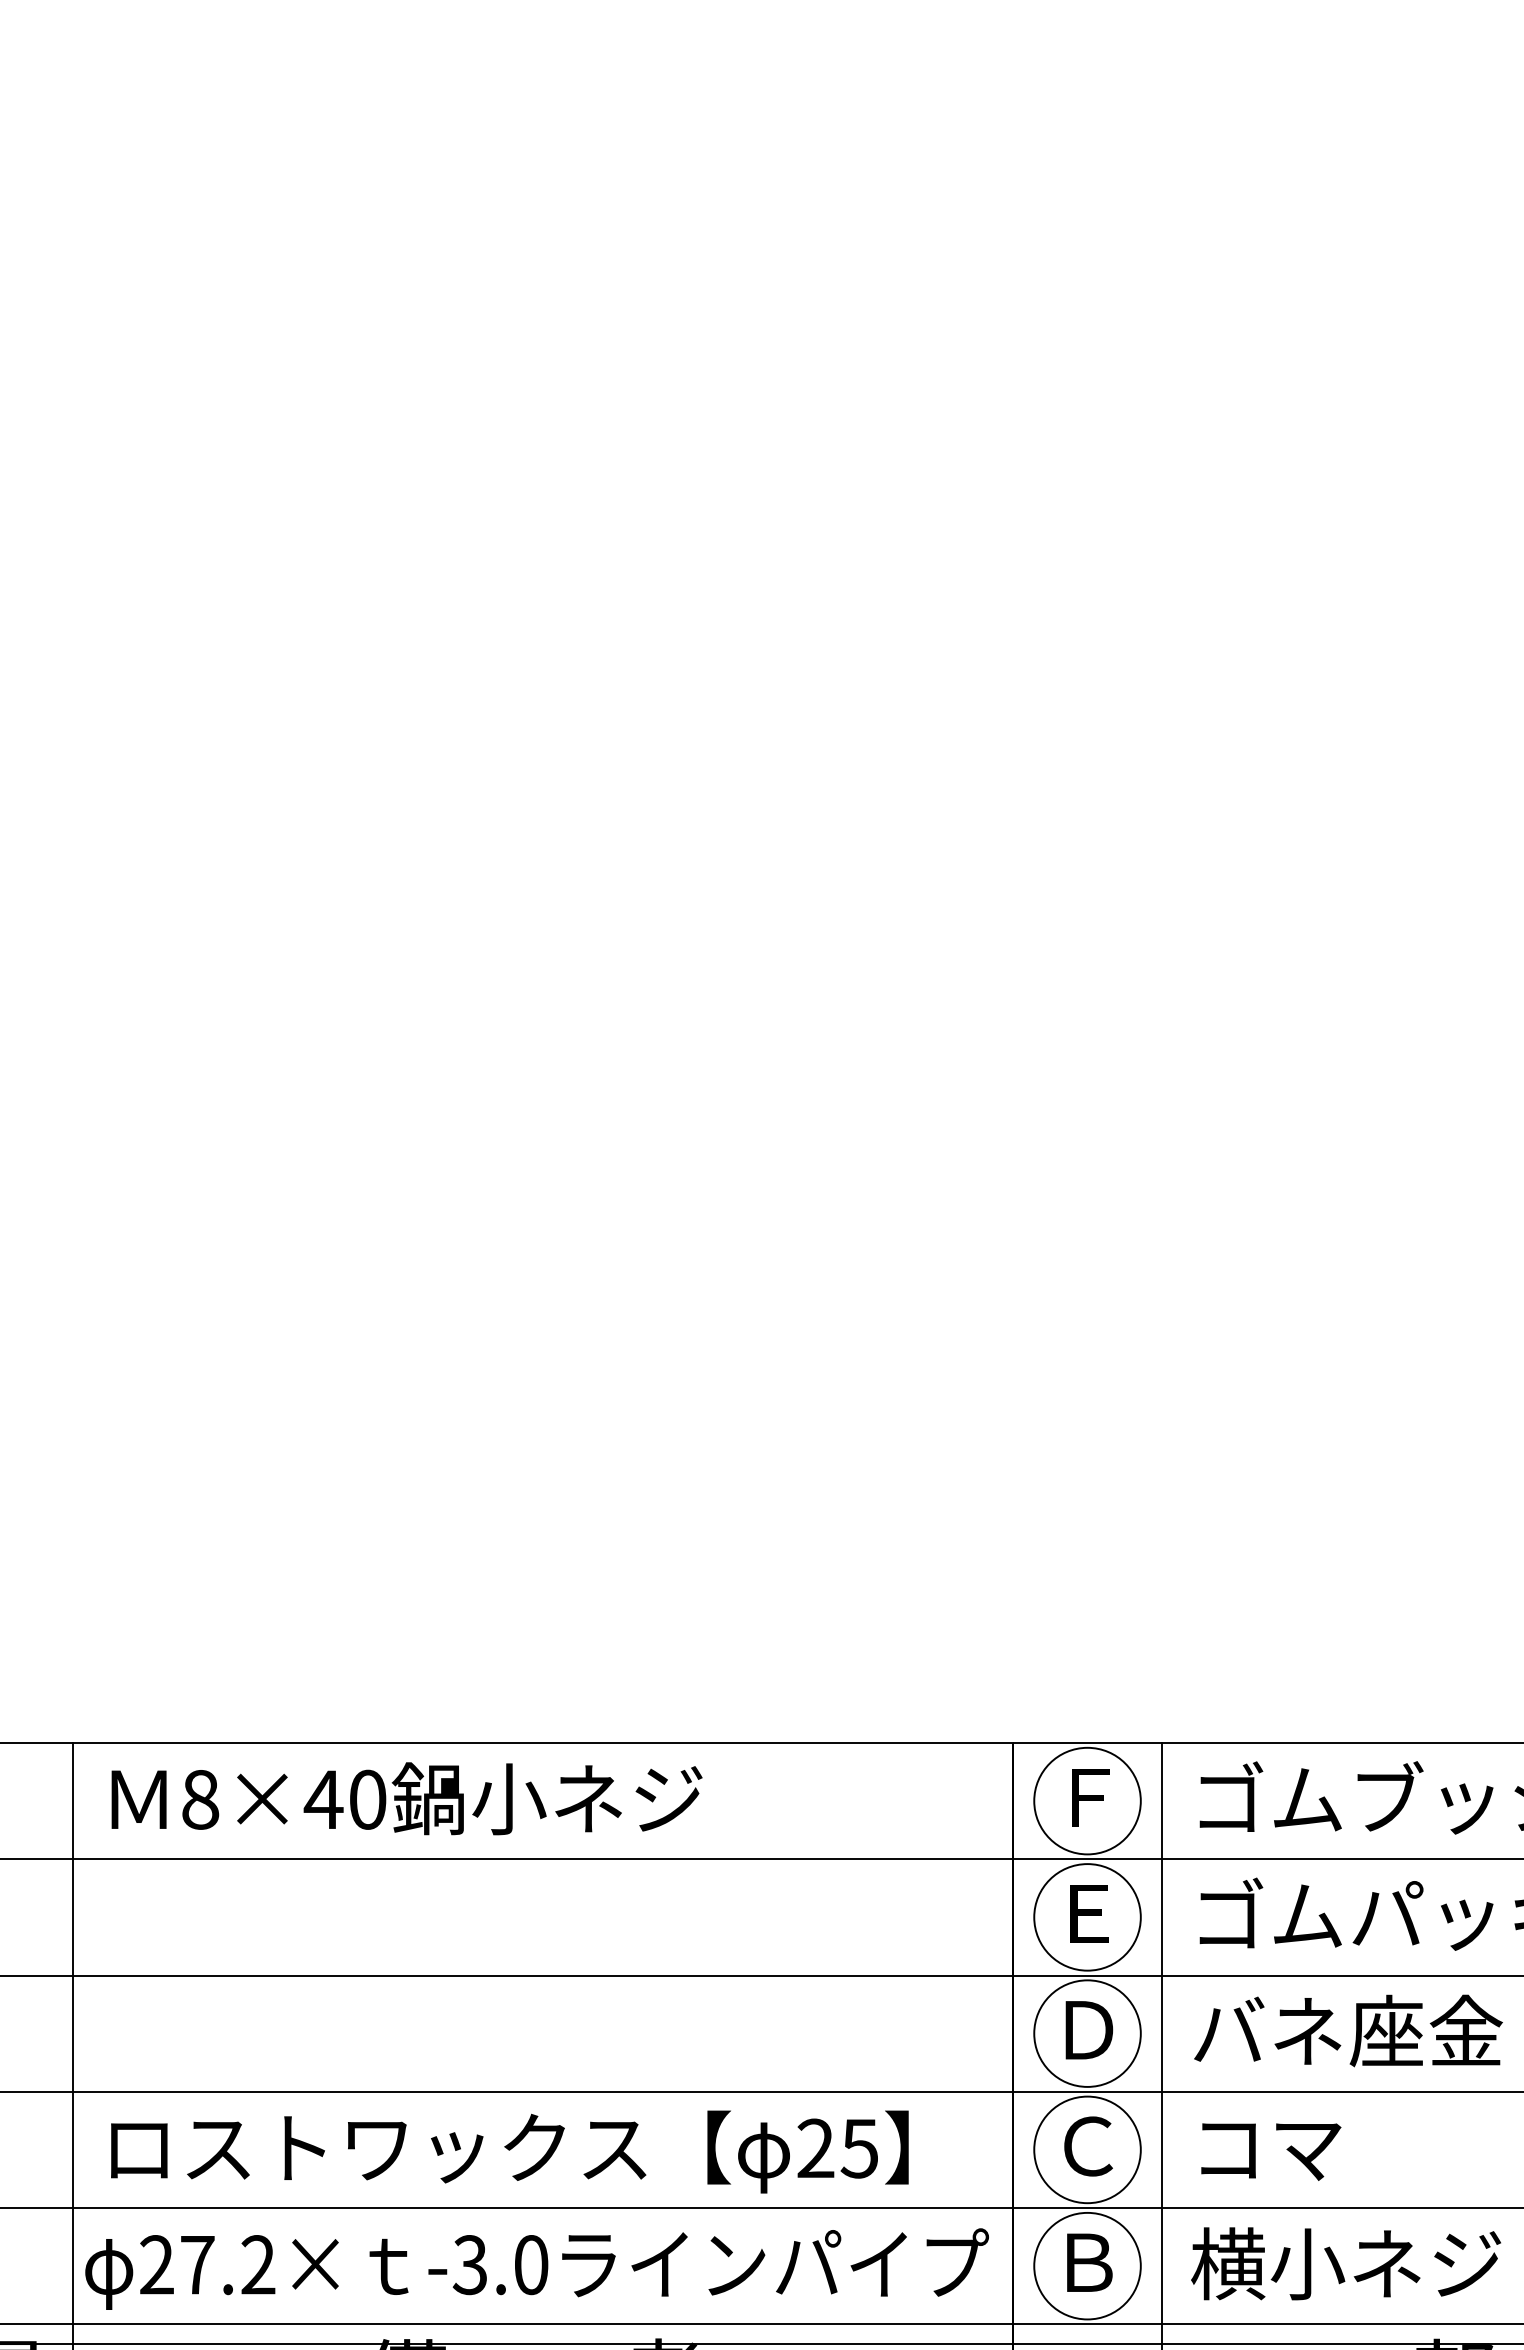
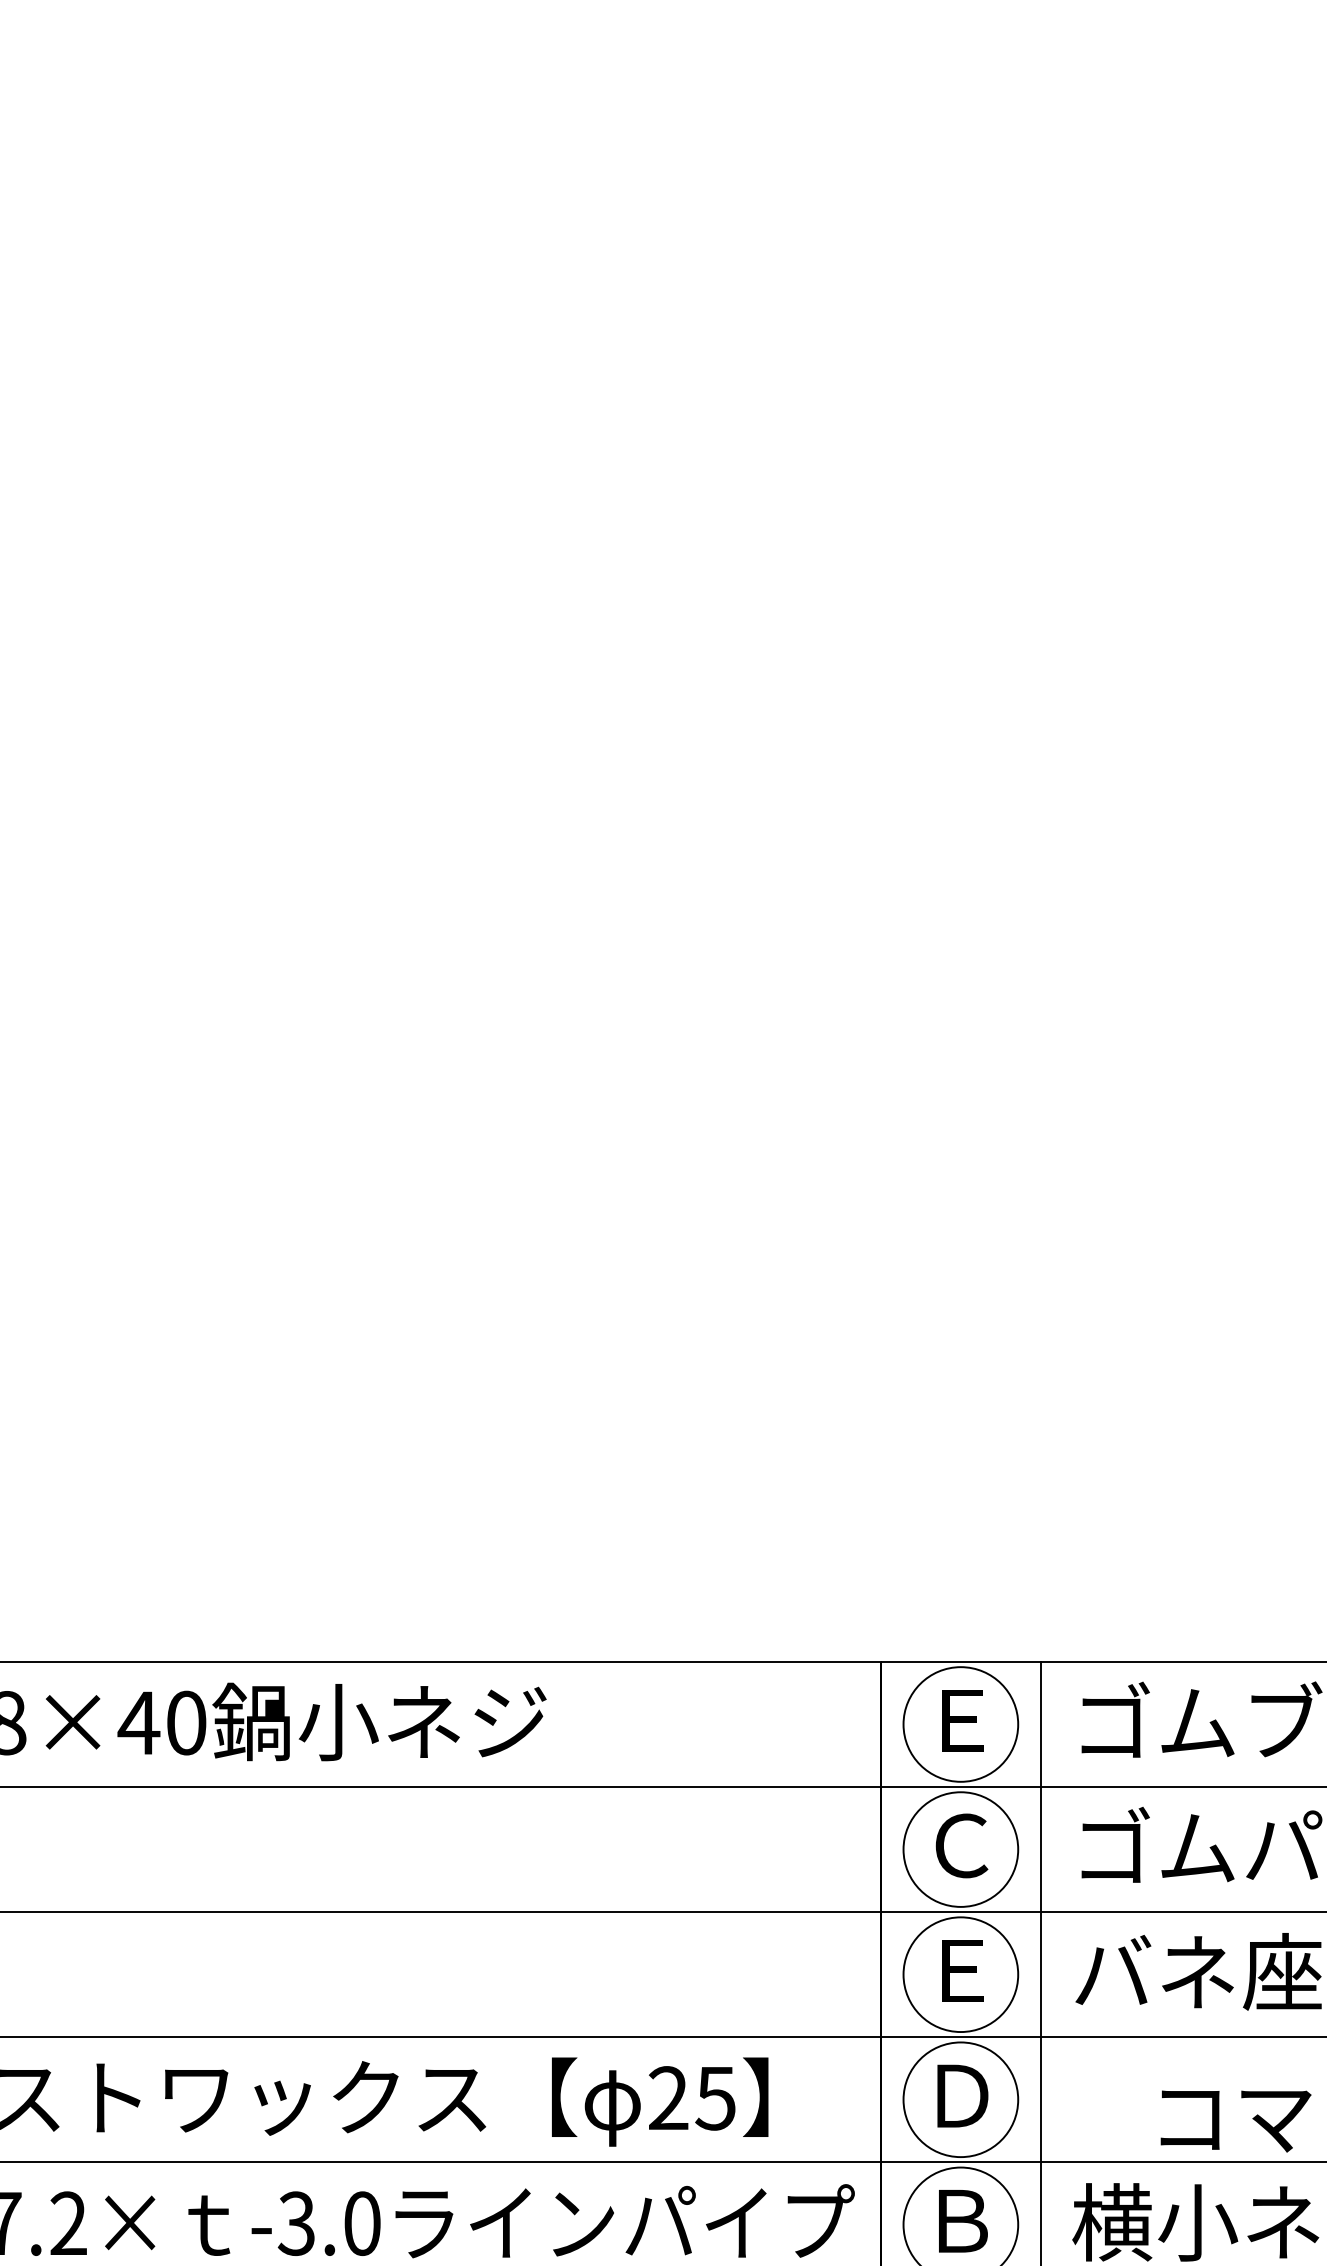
text: (1089, 1797) -> (962, 1720), Ｆ -> Ｅ
text: (1088, 1913) -> (961, 1845), Ｅ -> Ｃ
text: (1089, 2030) -> (962, 1971), Ｄ -> Ｅ
text: (1088, 2146) -> (961, 2096), Ｃ -> Ｄ
text: (1271, 2151) -> (1236, 2120), moved

